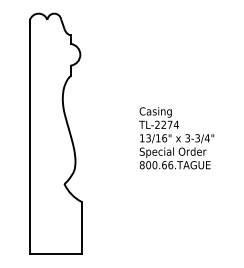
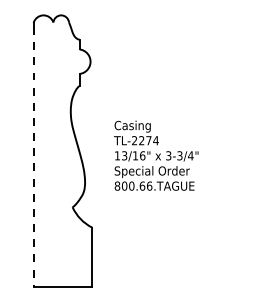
text: (176, 138) -> (156, 156), moved
line: (29, 139) -> (33, 157), solid -> dashed

